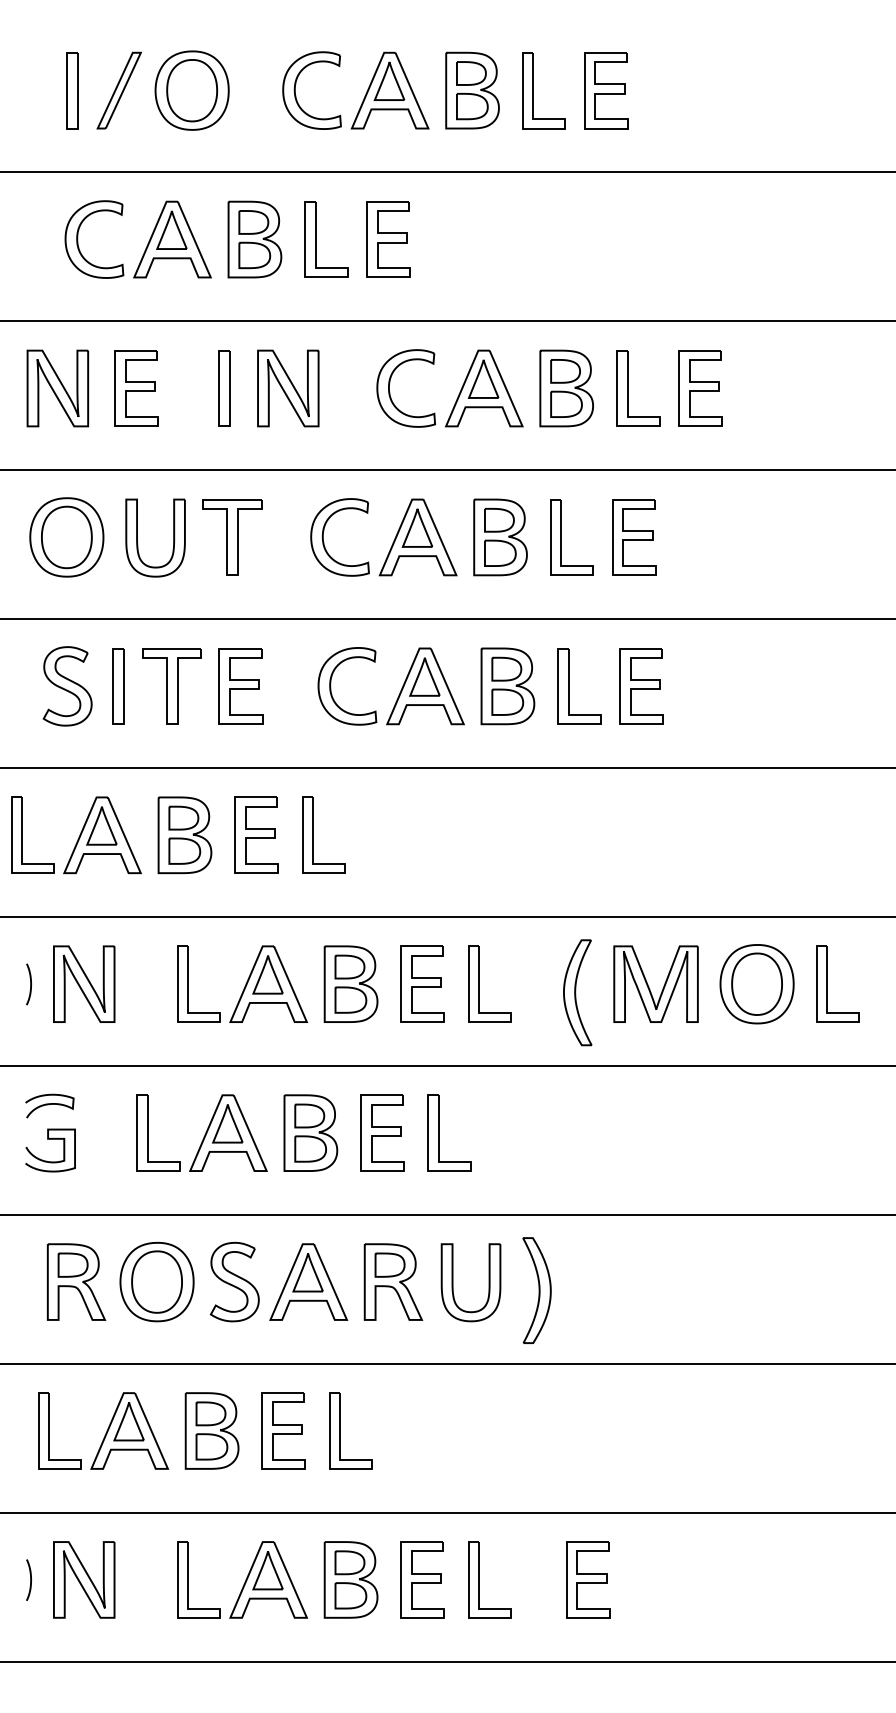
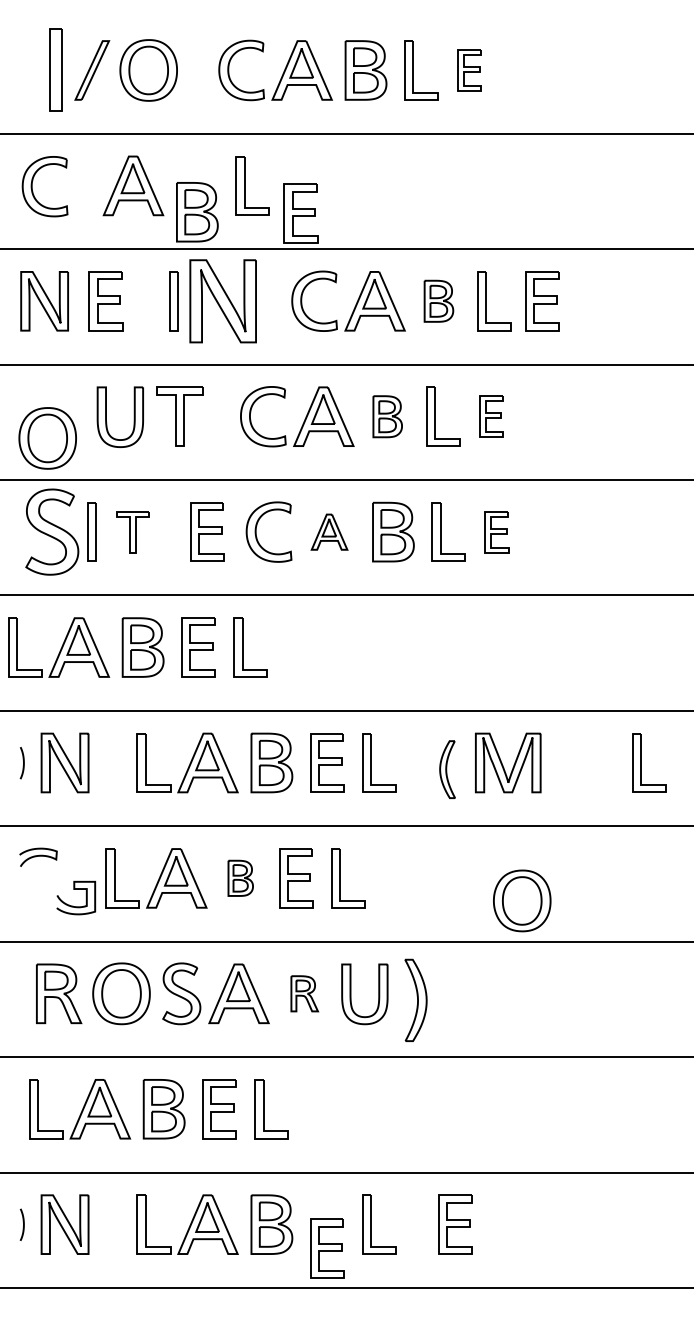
part: (72, 90) -> (55, 70), size x1.4
part: (606, 90) -> (469, 70), size x0.7
part: (78, 239) -> (32, 186), moved
part: (254, 239) -> (197, 212), moved
part: (388, 239) -> (300, 213), moved
part: (288, 388) -> (223, 301), size x1.4
part: (566, 388) -> (438, 301), size x0.7
part: (66, 537) -> (47, 438), moved
part: (500, 537) -> (387, 416), size x0.7
part: (634, 537) -> (491, 416), size x0.7
part: (67, 686) -> (52, 532), size x1.4
part: (171, 686) -> (132, 532), size x0.7
part: (240, 686) -> (207, 532), moved
part: (425, 686) -> (329, 532), size x0.6
part: (641, 686) -> (496, 532), size x0.7
part: (756, 984) -> (521, 901), moved
part: (577, 992) -> (447, 769), size x0.7
part: (310, 1132) -> (240, 877), size x0.6
curve: (46, 1160) -> (73, 905), moved
part: (393, 1281) -> (304, 993), size x0.6
part: (422, 1579) -> (327, 1248), moved

